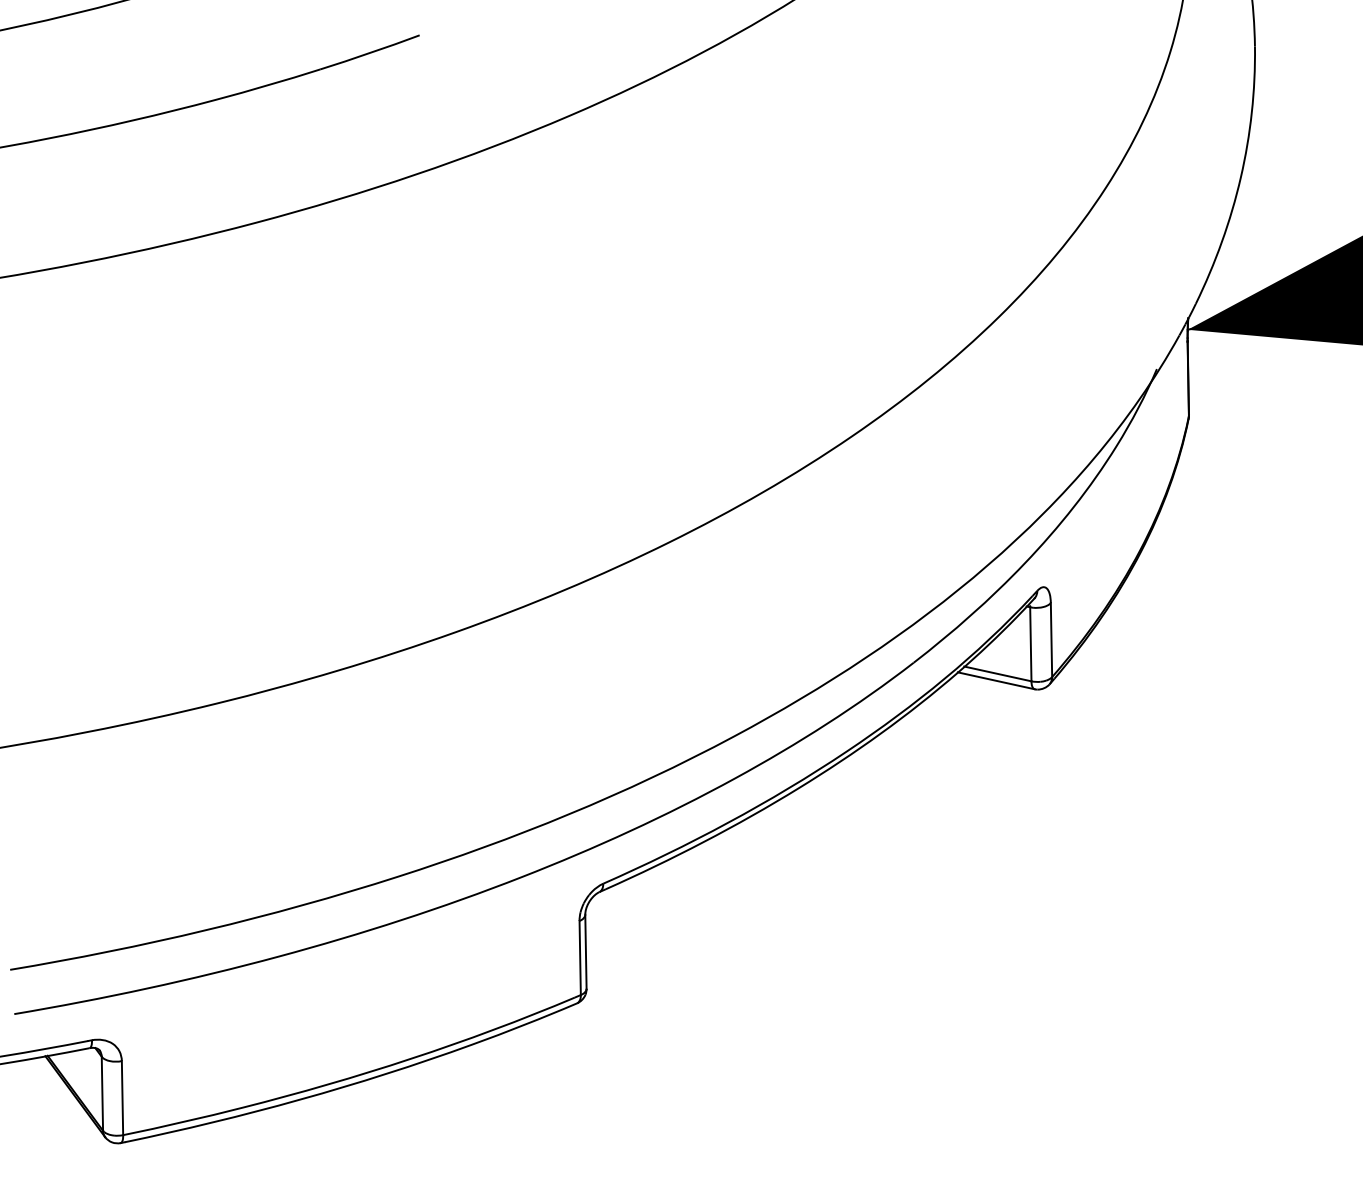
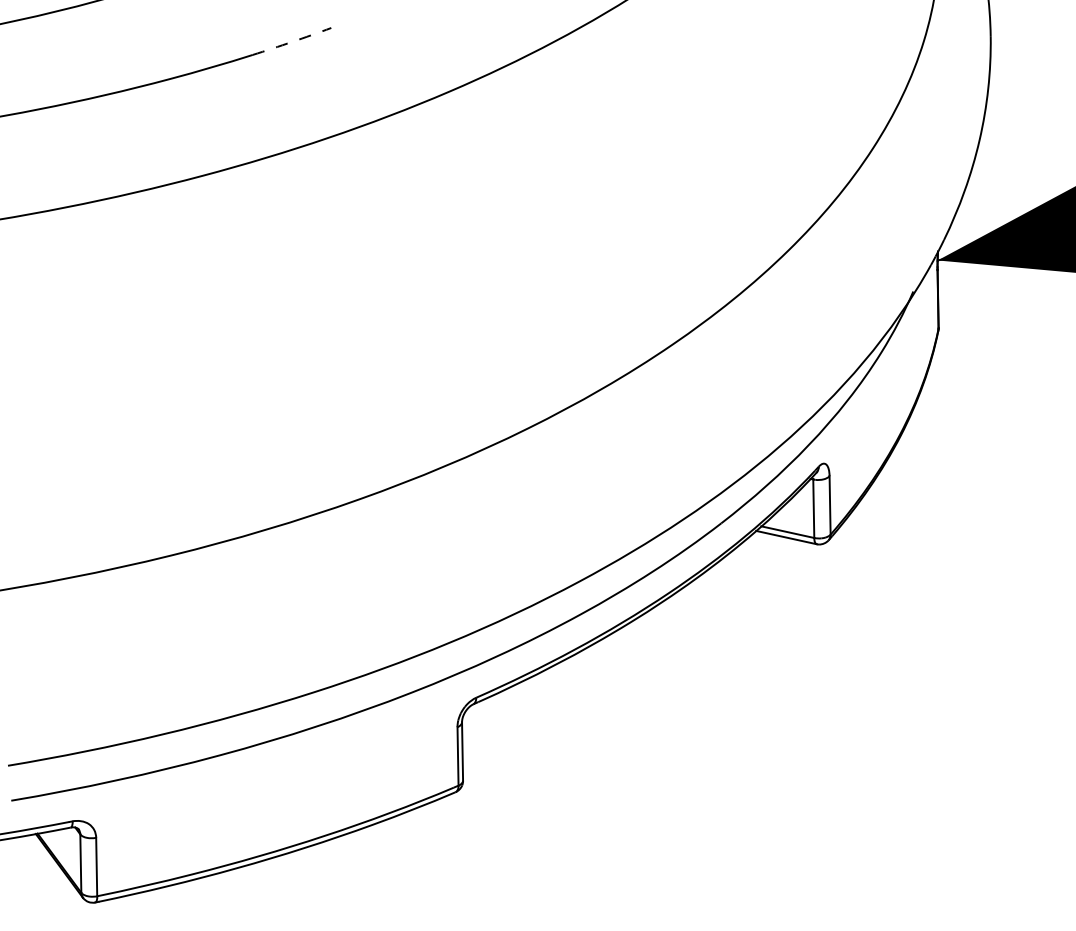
arc: (370, 52) -> (292, 41), solid -> dashed

